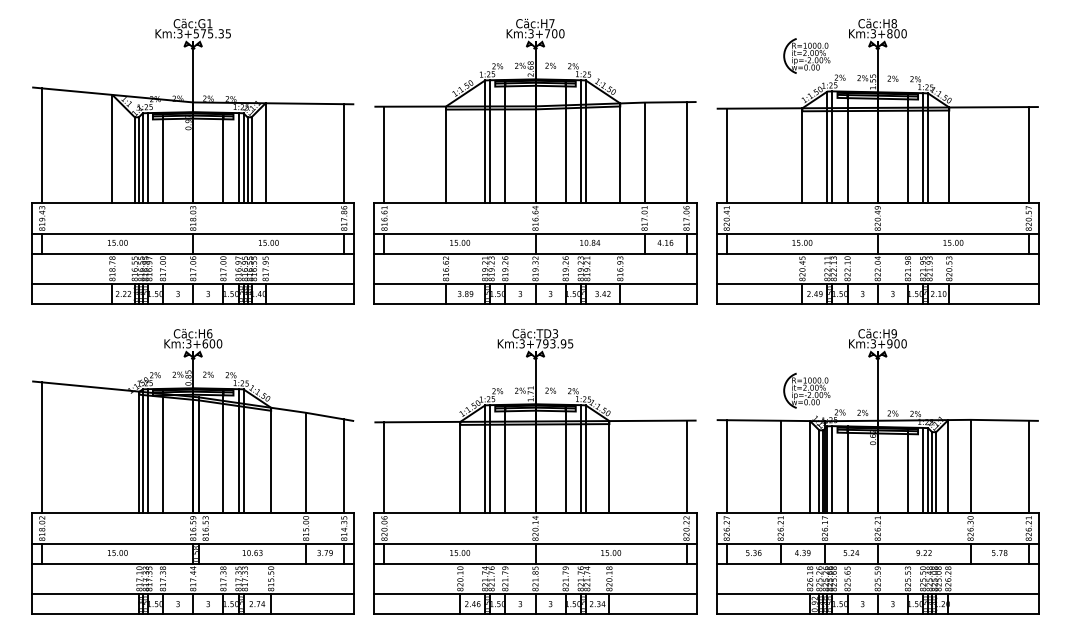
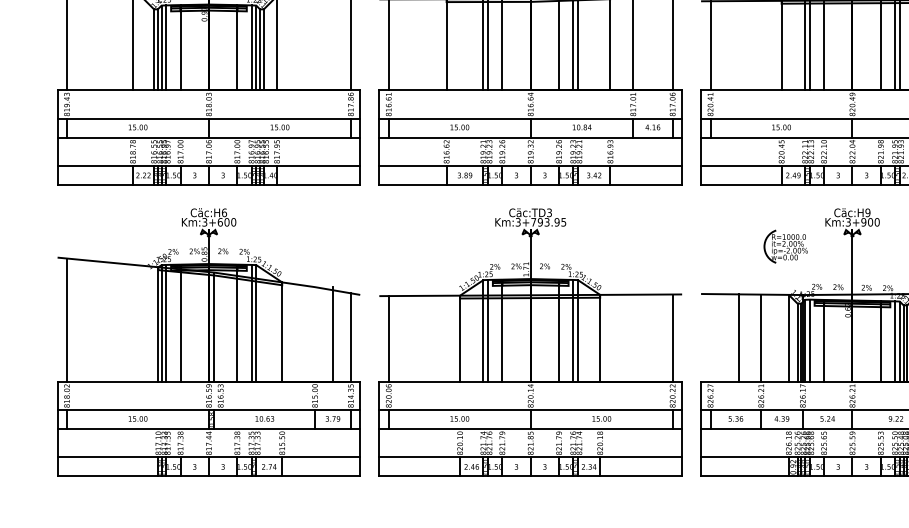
part: (806, 390) -> (785, 246), moved
line: (306, 462) -> (333, 333), moved
line: (726, 466) -> (738, 337), moved

